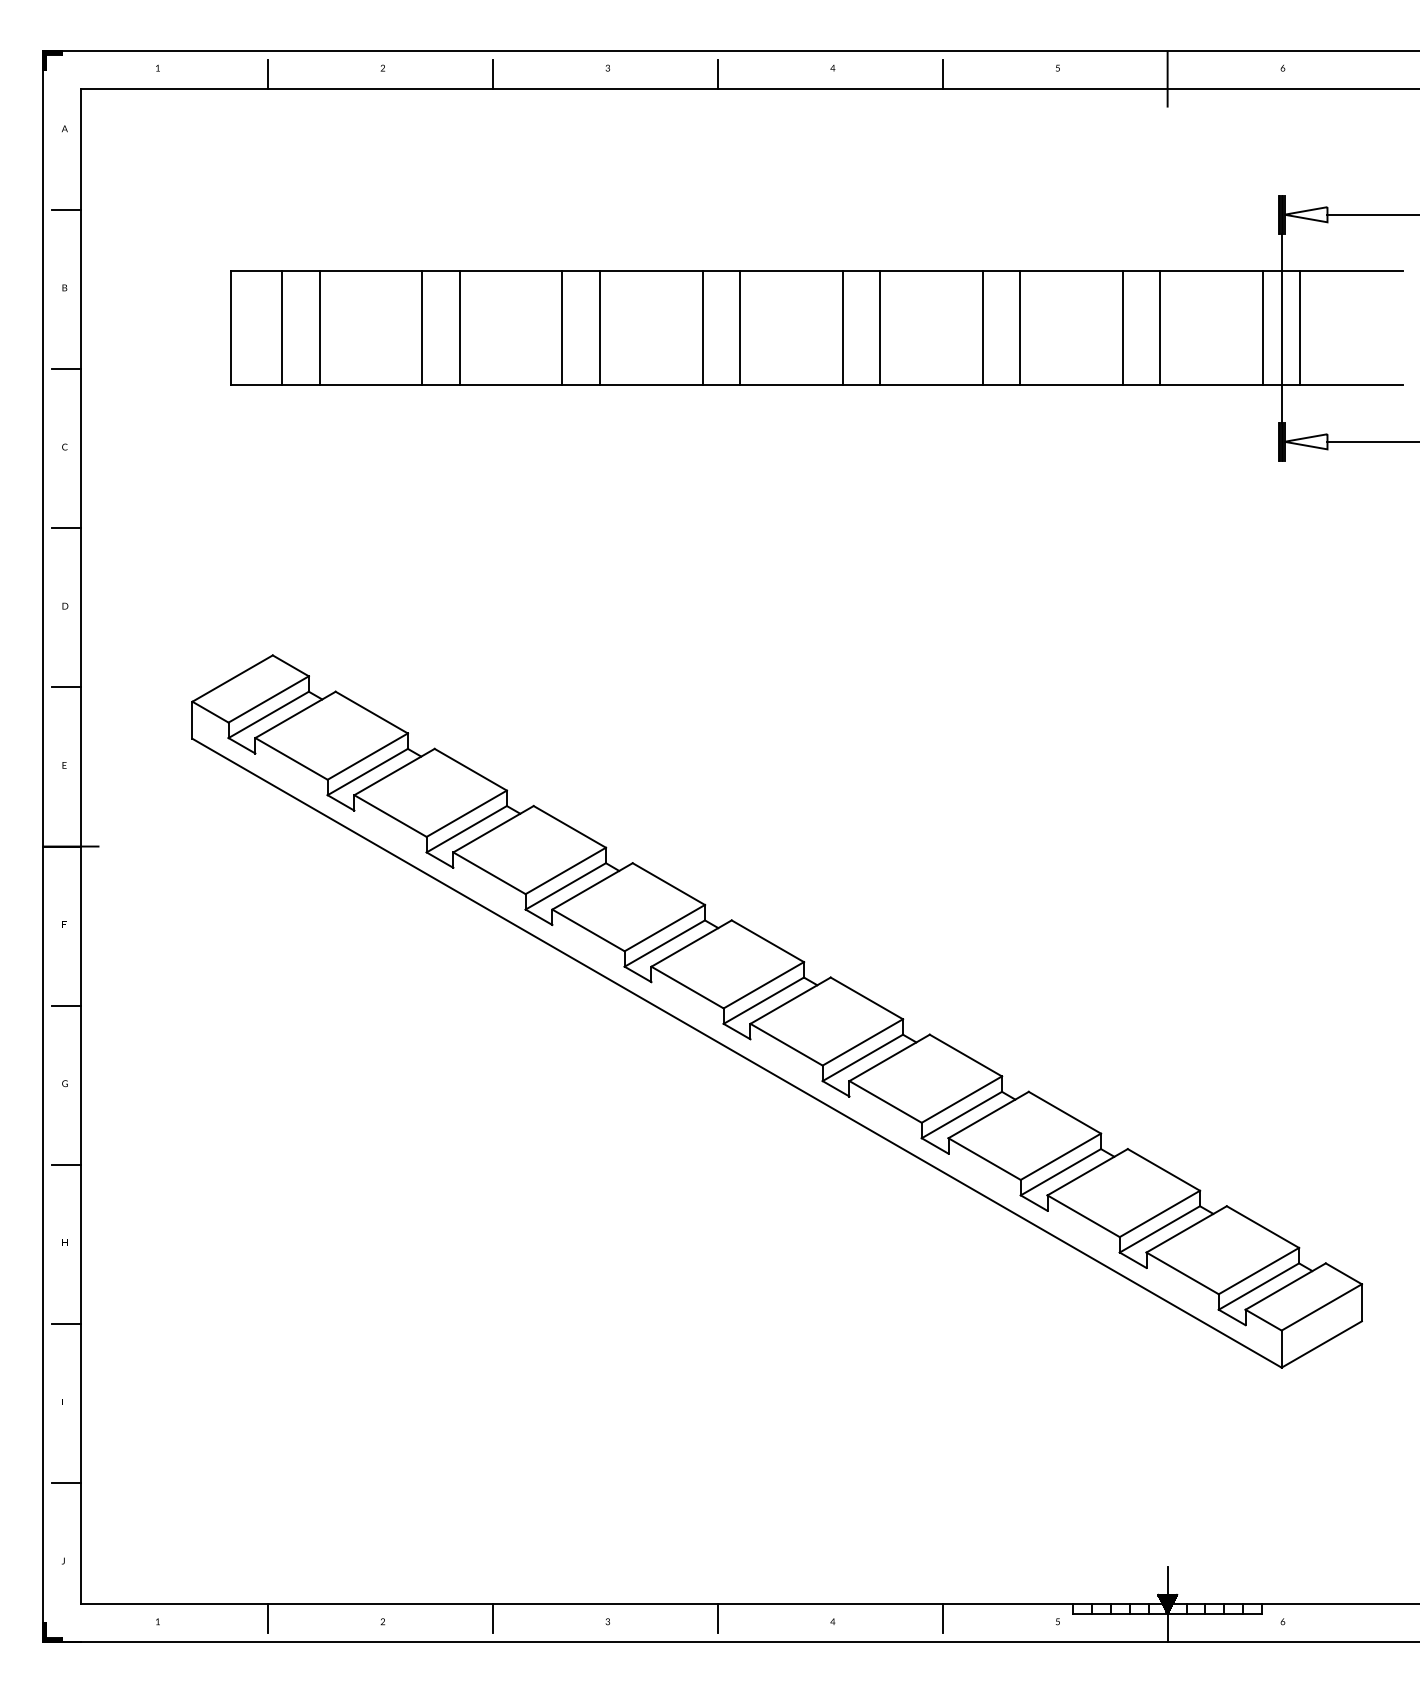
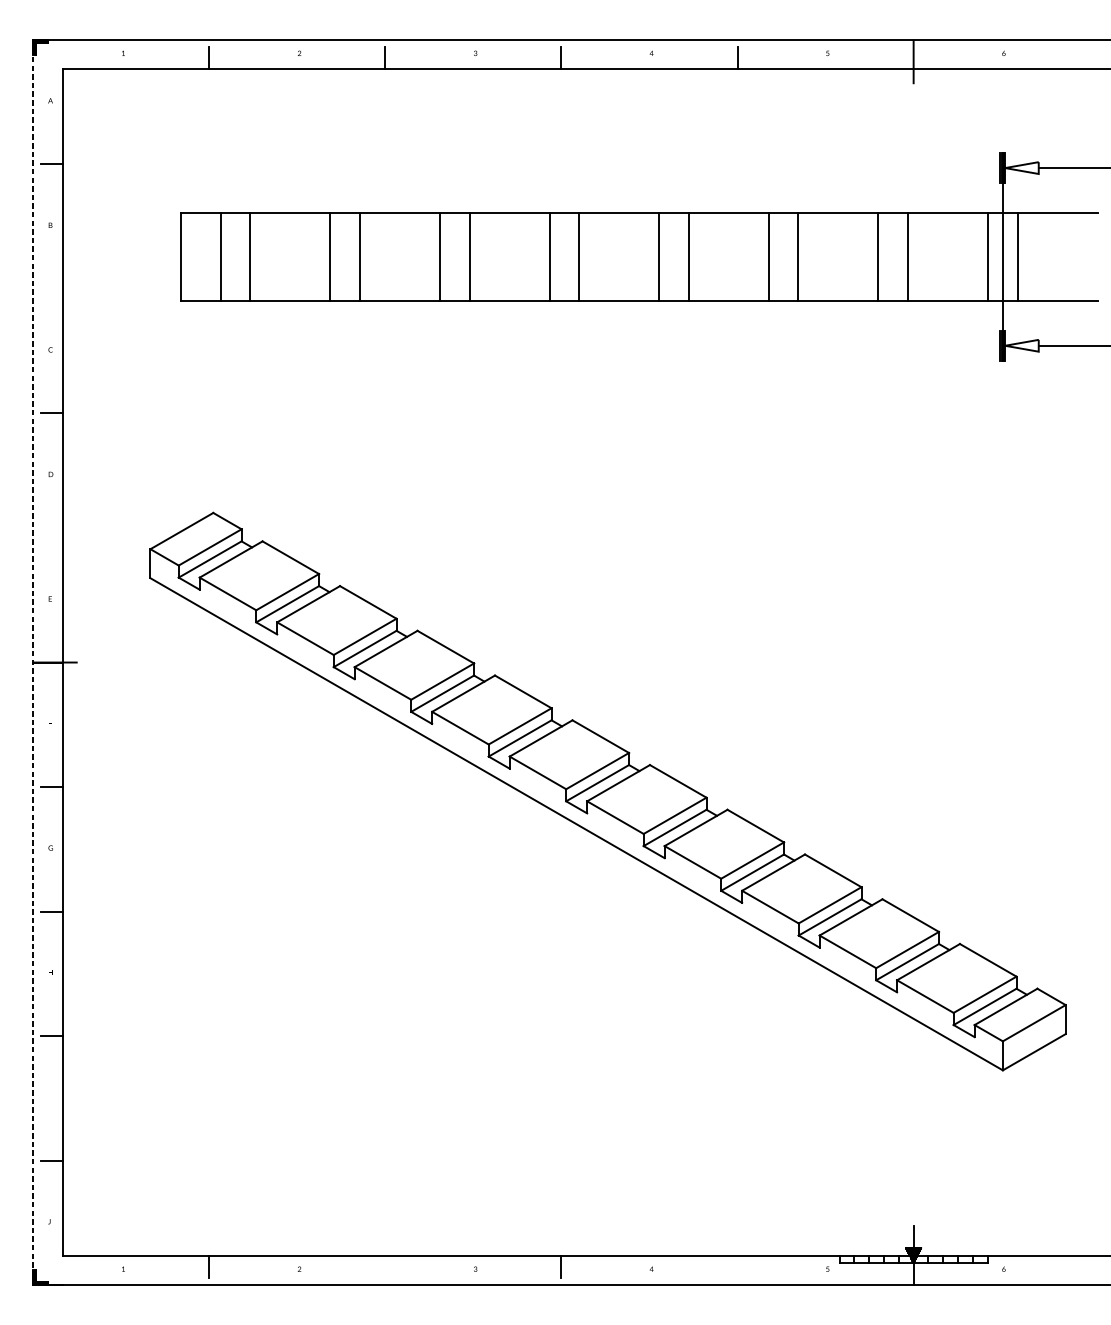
line: (66, 369) -> (51, 289), removed
line: (66, 687) -> (51, 538), removed
line: (42, 846) -> (33, 662), solid -> dashed
line: (492, 1618) -> (385, 1266), removed
line: (942, 1618) -> (737, 1266), removed

